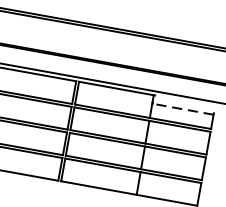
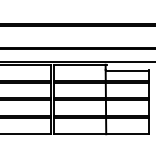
line: (183, 109) -> (127, 70), dashed -> solid

